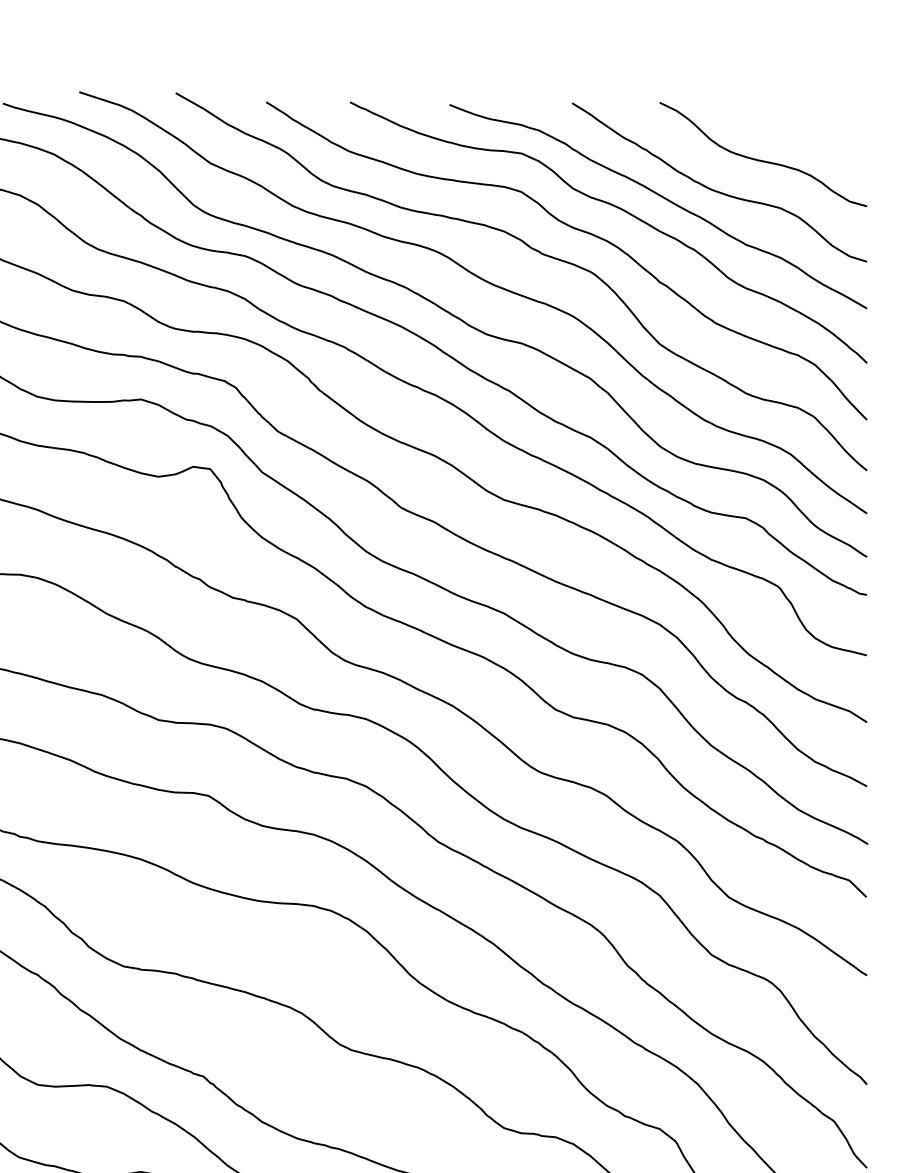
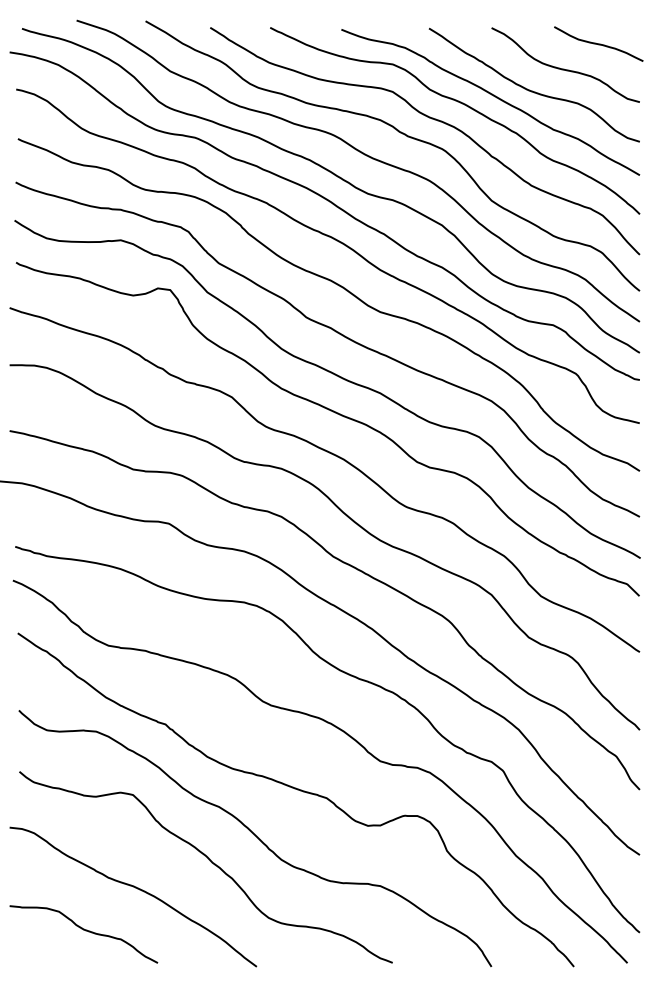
curve: (809, 124) -> (598, 43), added

